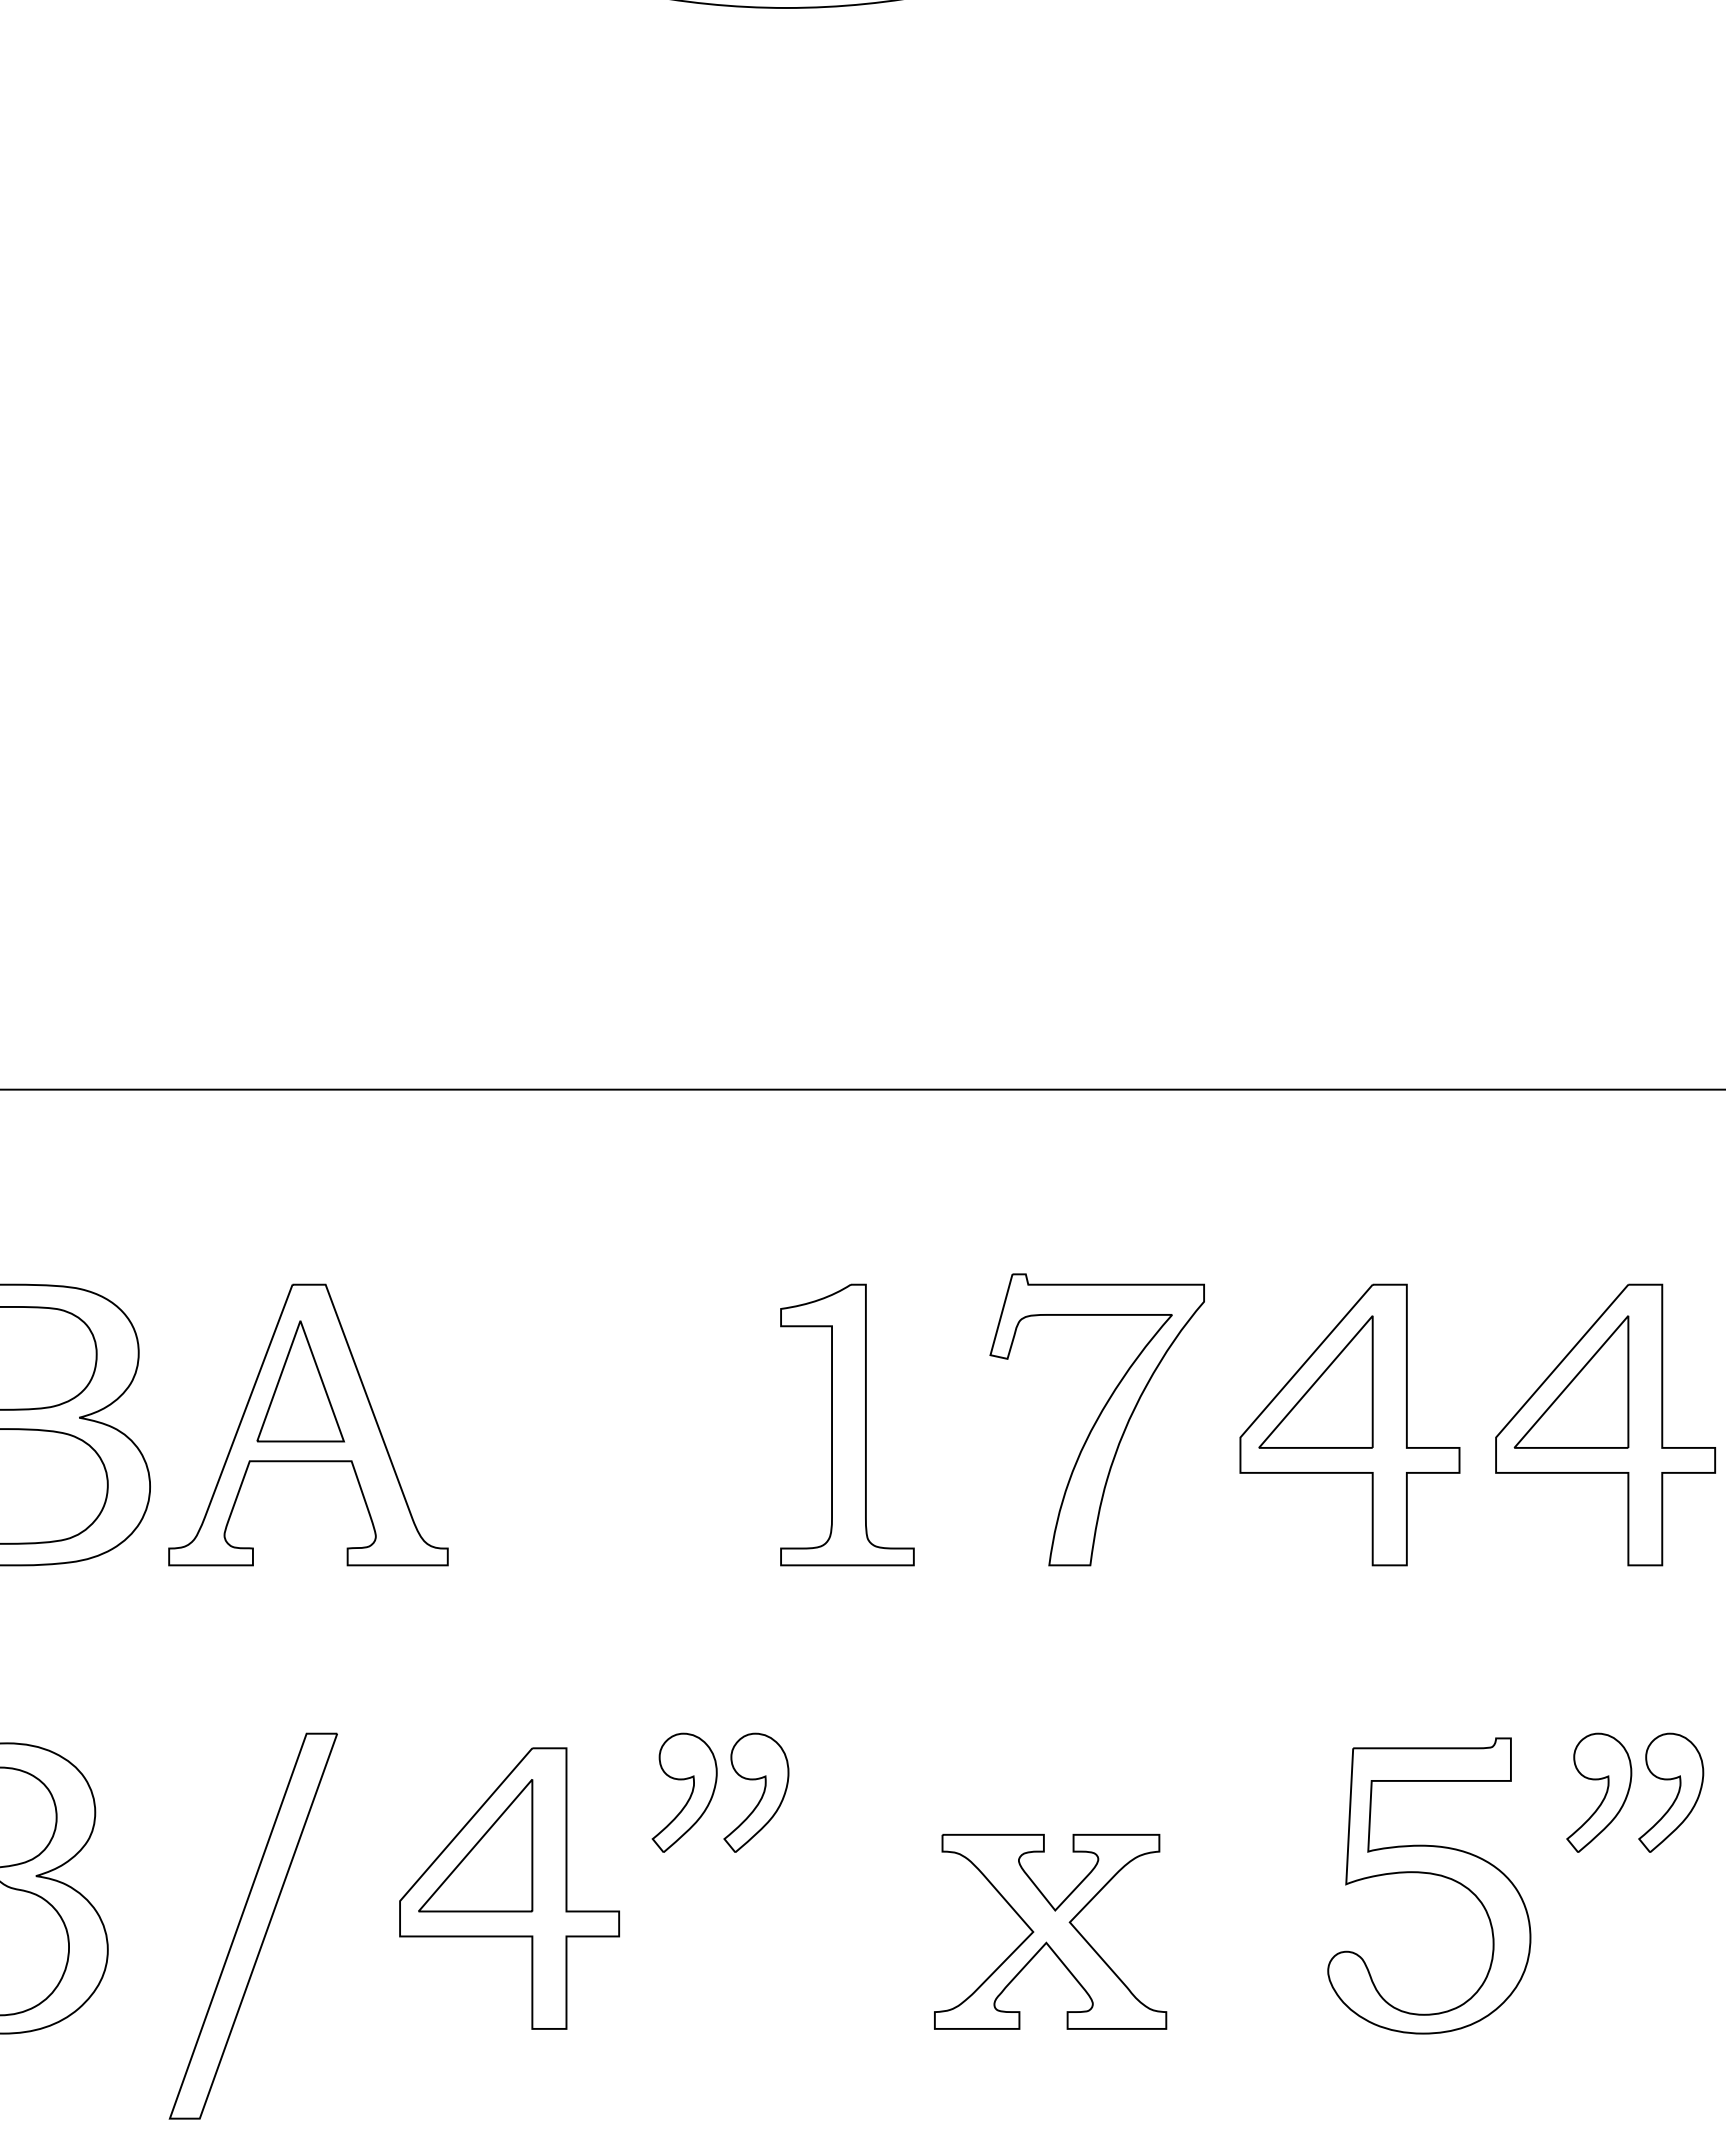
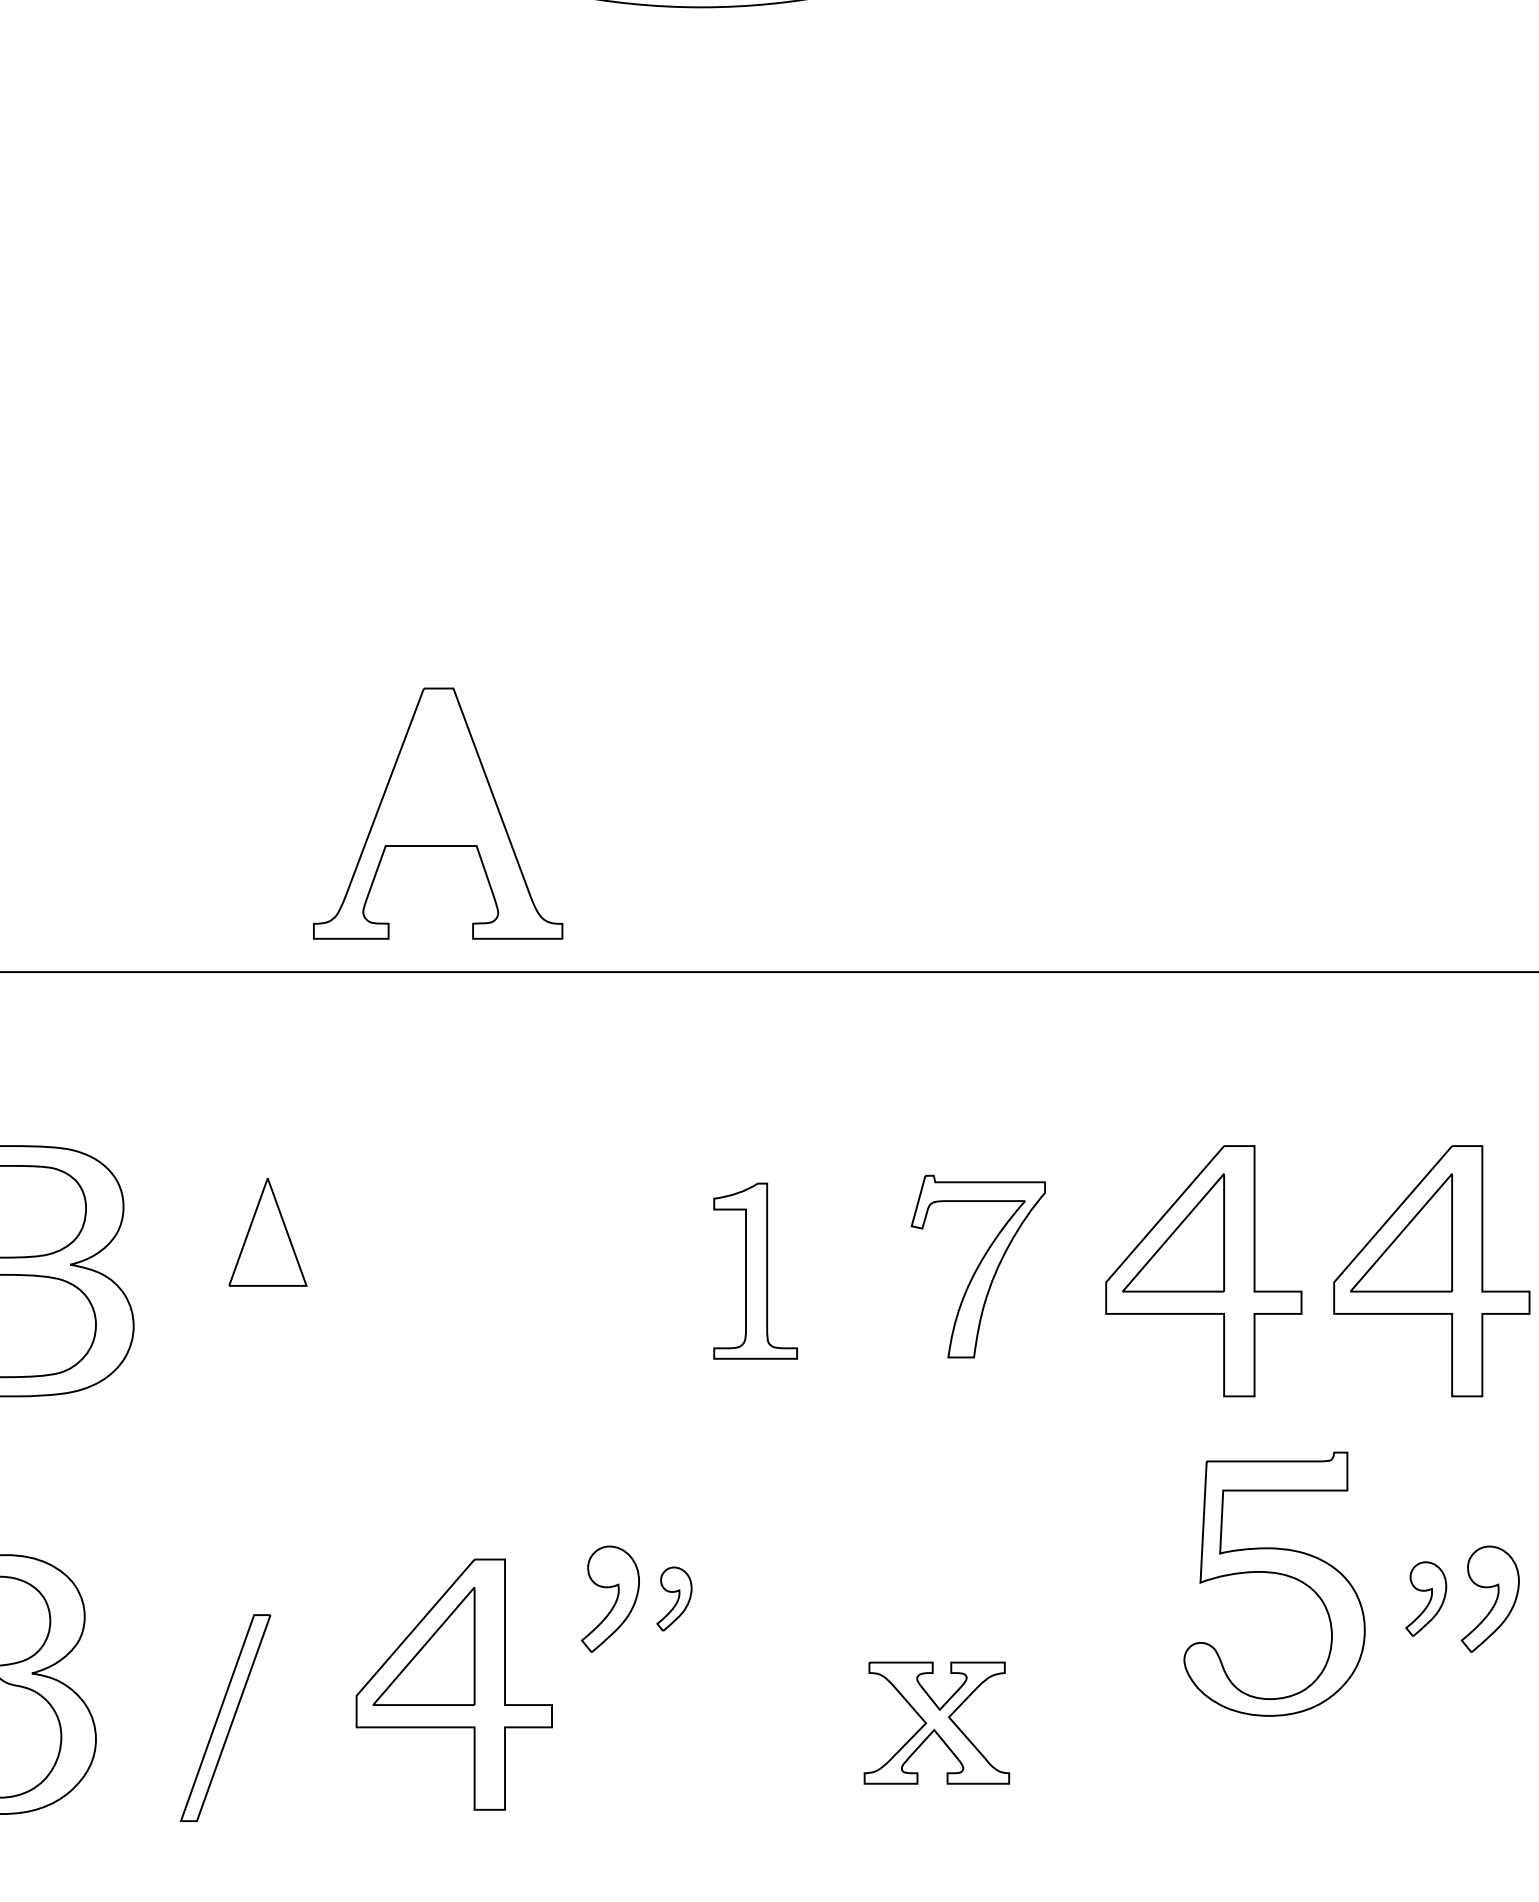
part: (1096, 1419) -> (977, 1266), size x0.7
part: (308, 1424) -> (438, 813), moved
part: (847, 1424) -> (755, 1270), size x0.7
part: (756, 1792) -> (674, 1598), size x0.6
part: (1599, 1792) -> (1426, 1598), size x0.7
part: (1429, 1874) -> (1274, 1573), moved
part: (252, 1925) -> (224, 1717), size x0.6
part: (1050, 1931) -> (936, 1722), size x0.7

